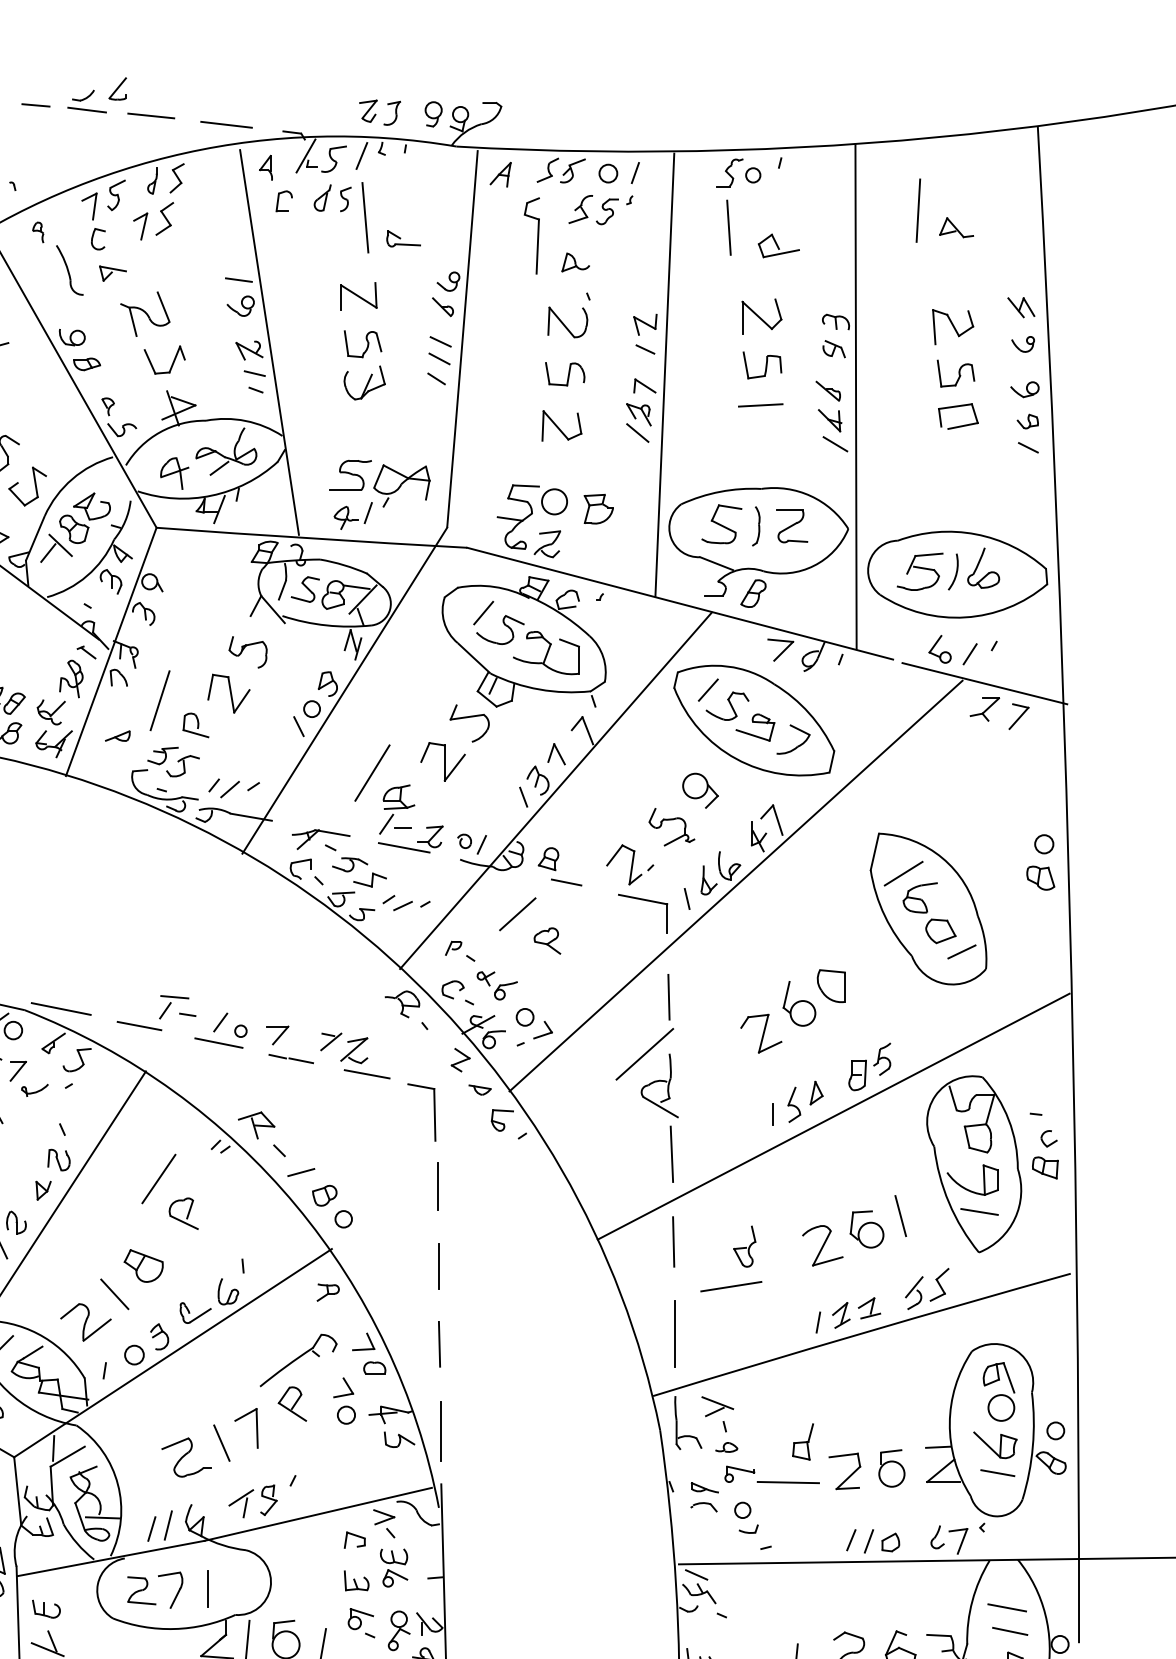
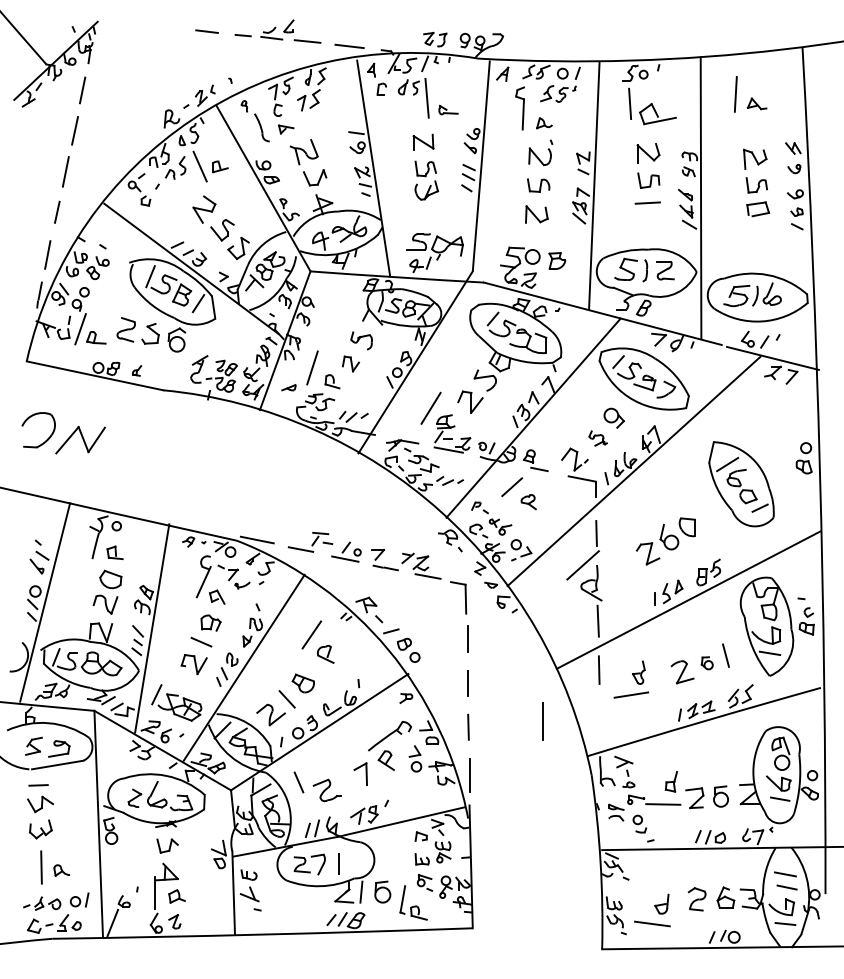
part: (778, 244) -> (657, 113), size x1.6
part: (228, 692) -> (350, 363), size x0.7
part: (670, 827) -> (597, 438), size x0.7
part: (867, 1230) -> (707, 663), size x0.6
line: (674, 1333) -> (542, 721), moved
line: (221, 1443) -> (298, 782), moved

